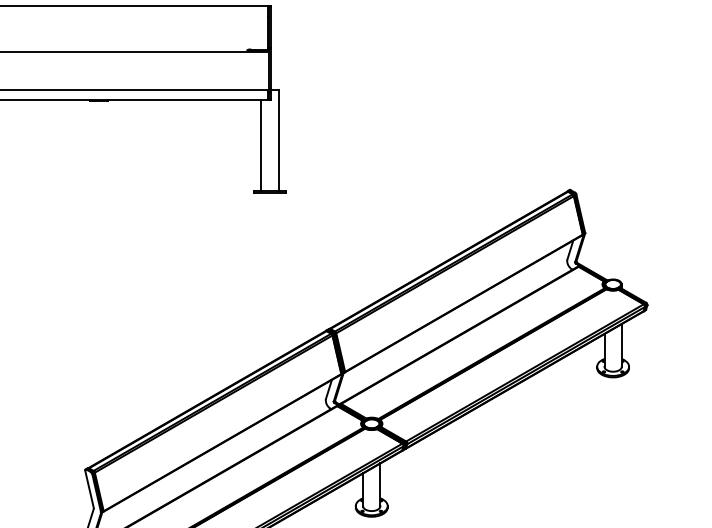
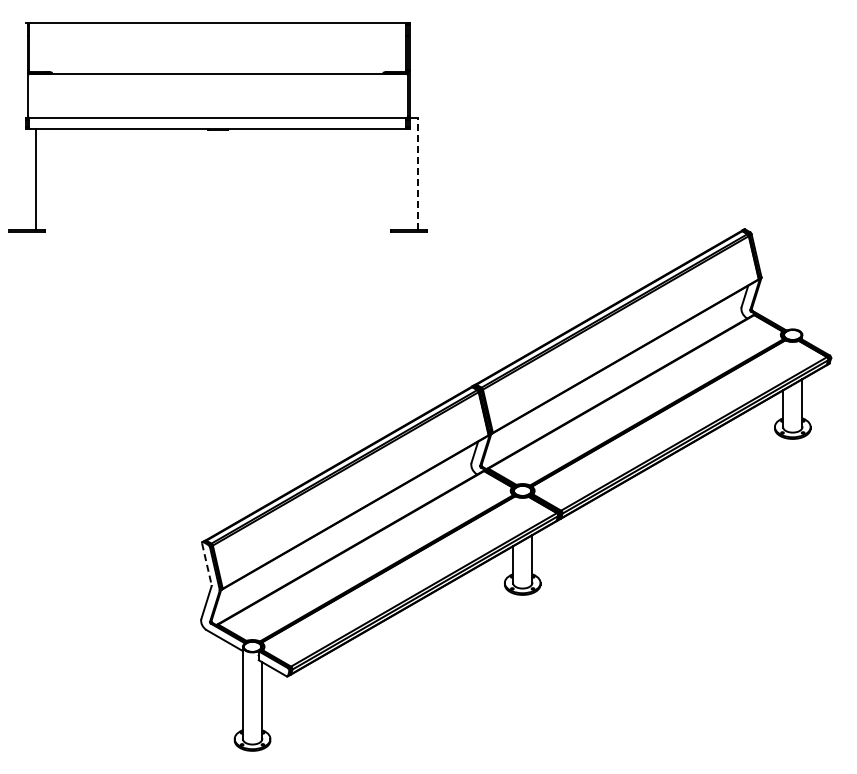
line: (278, 140) -> (418, 173), solid -> dashed
line: (261, 145) -> (399, 179), removed
line: (90, 489) -> (207, 564), solid -> dashed

